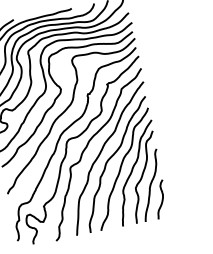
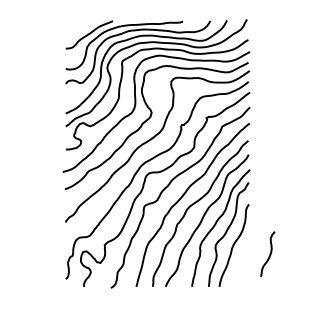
curve: (161, 198) -> (269, 253), moved

